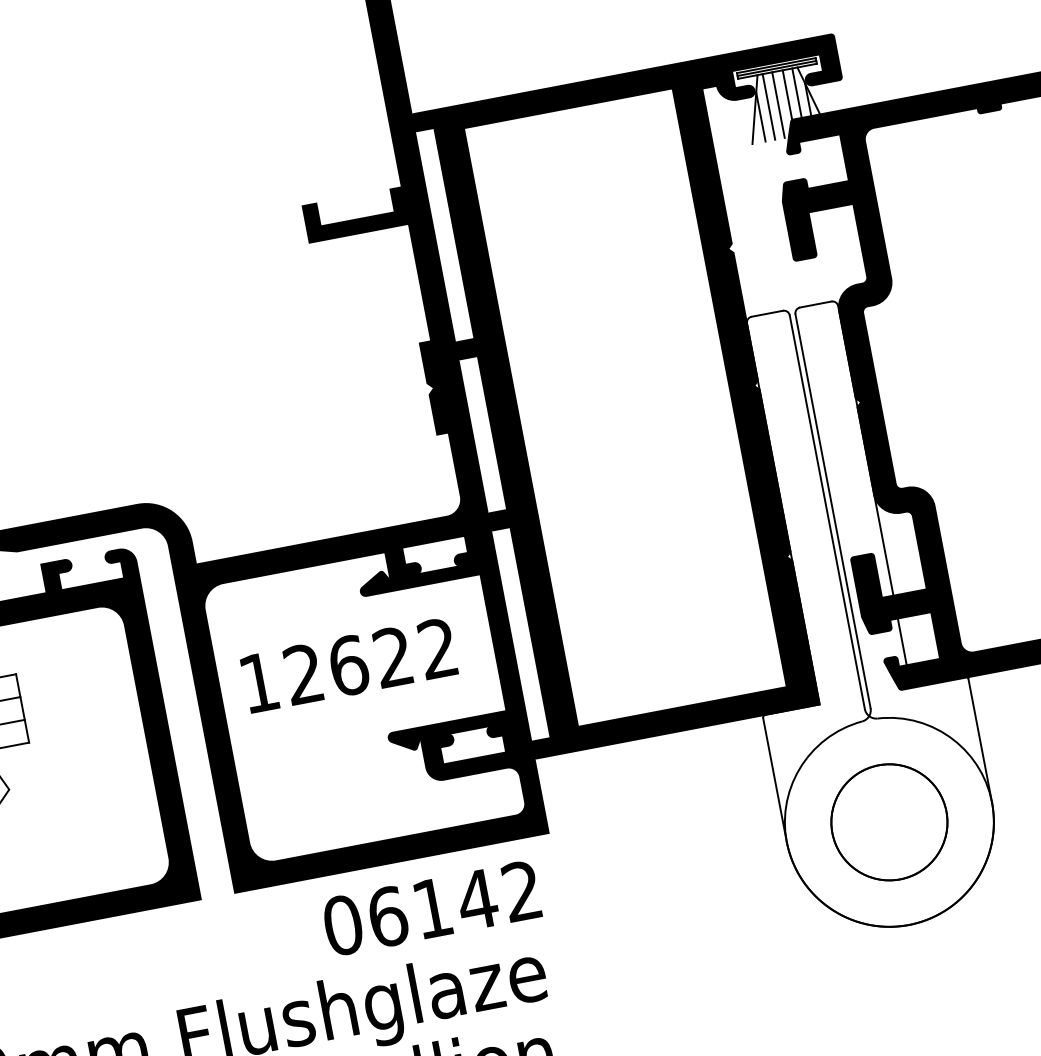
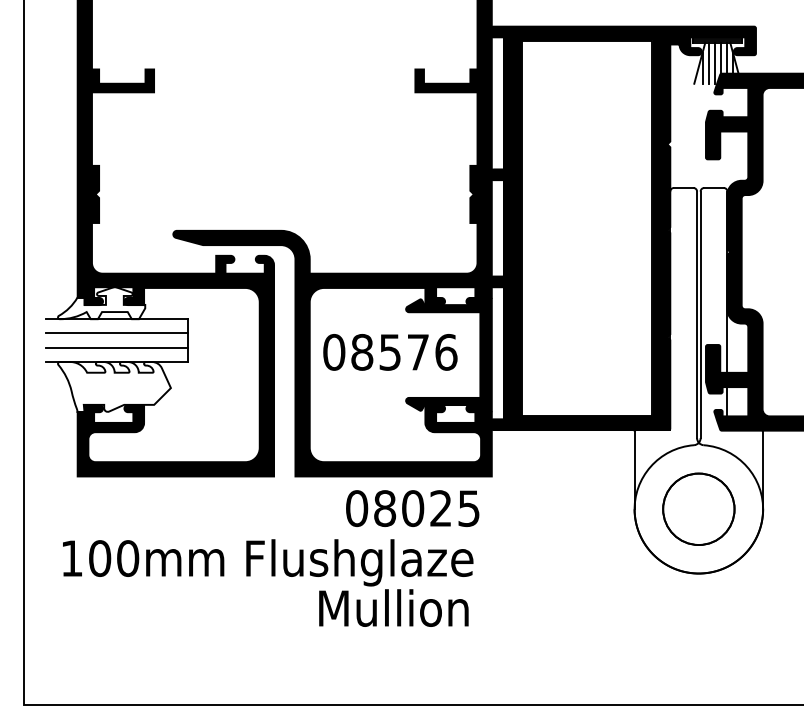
text: (349, 665) -> (390, 352), 12622 -> 08576
text: (454, 904) -> (426, 508), 06142 -> 08025

